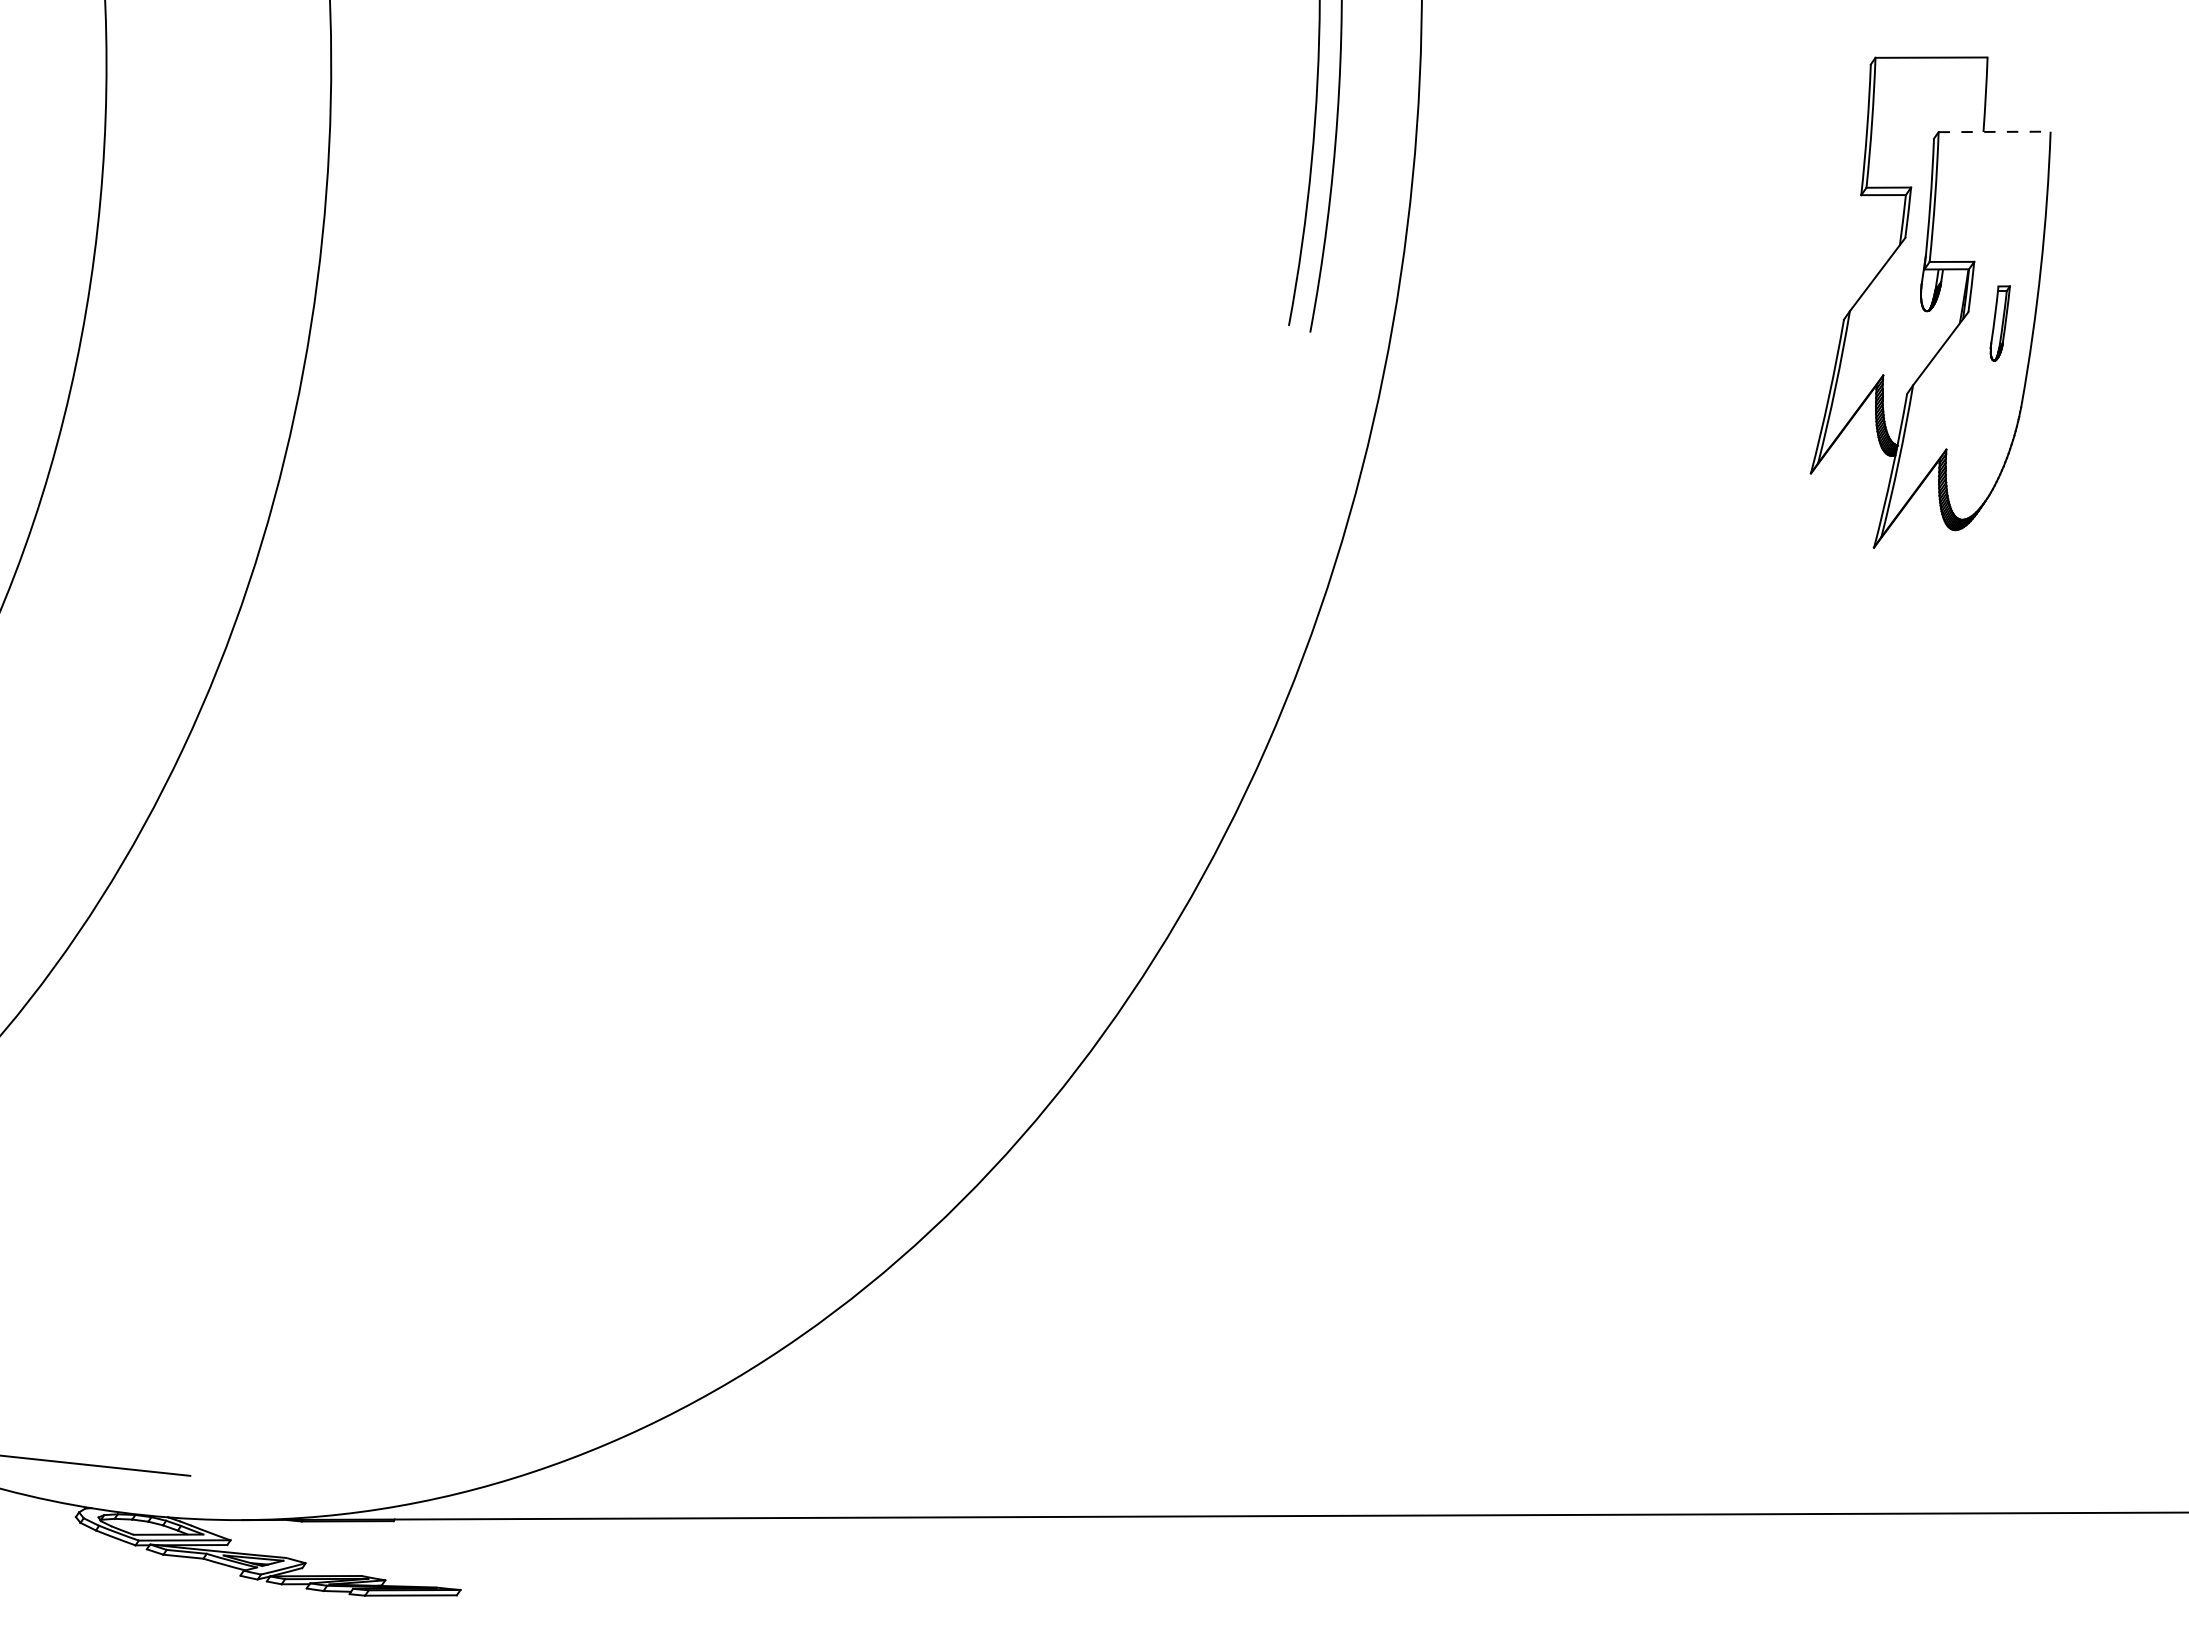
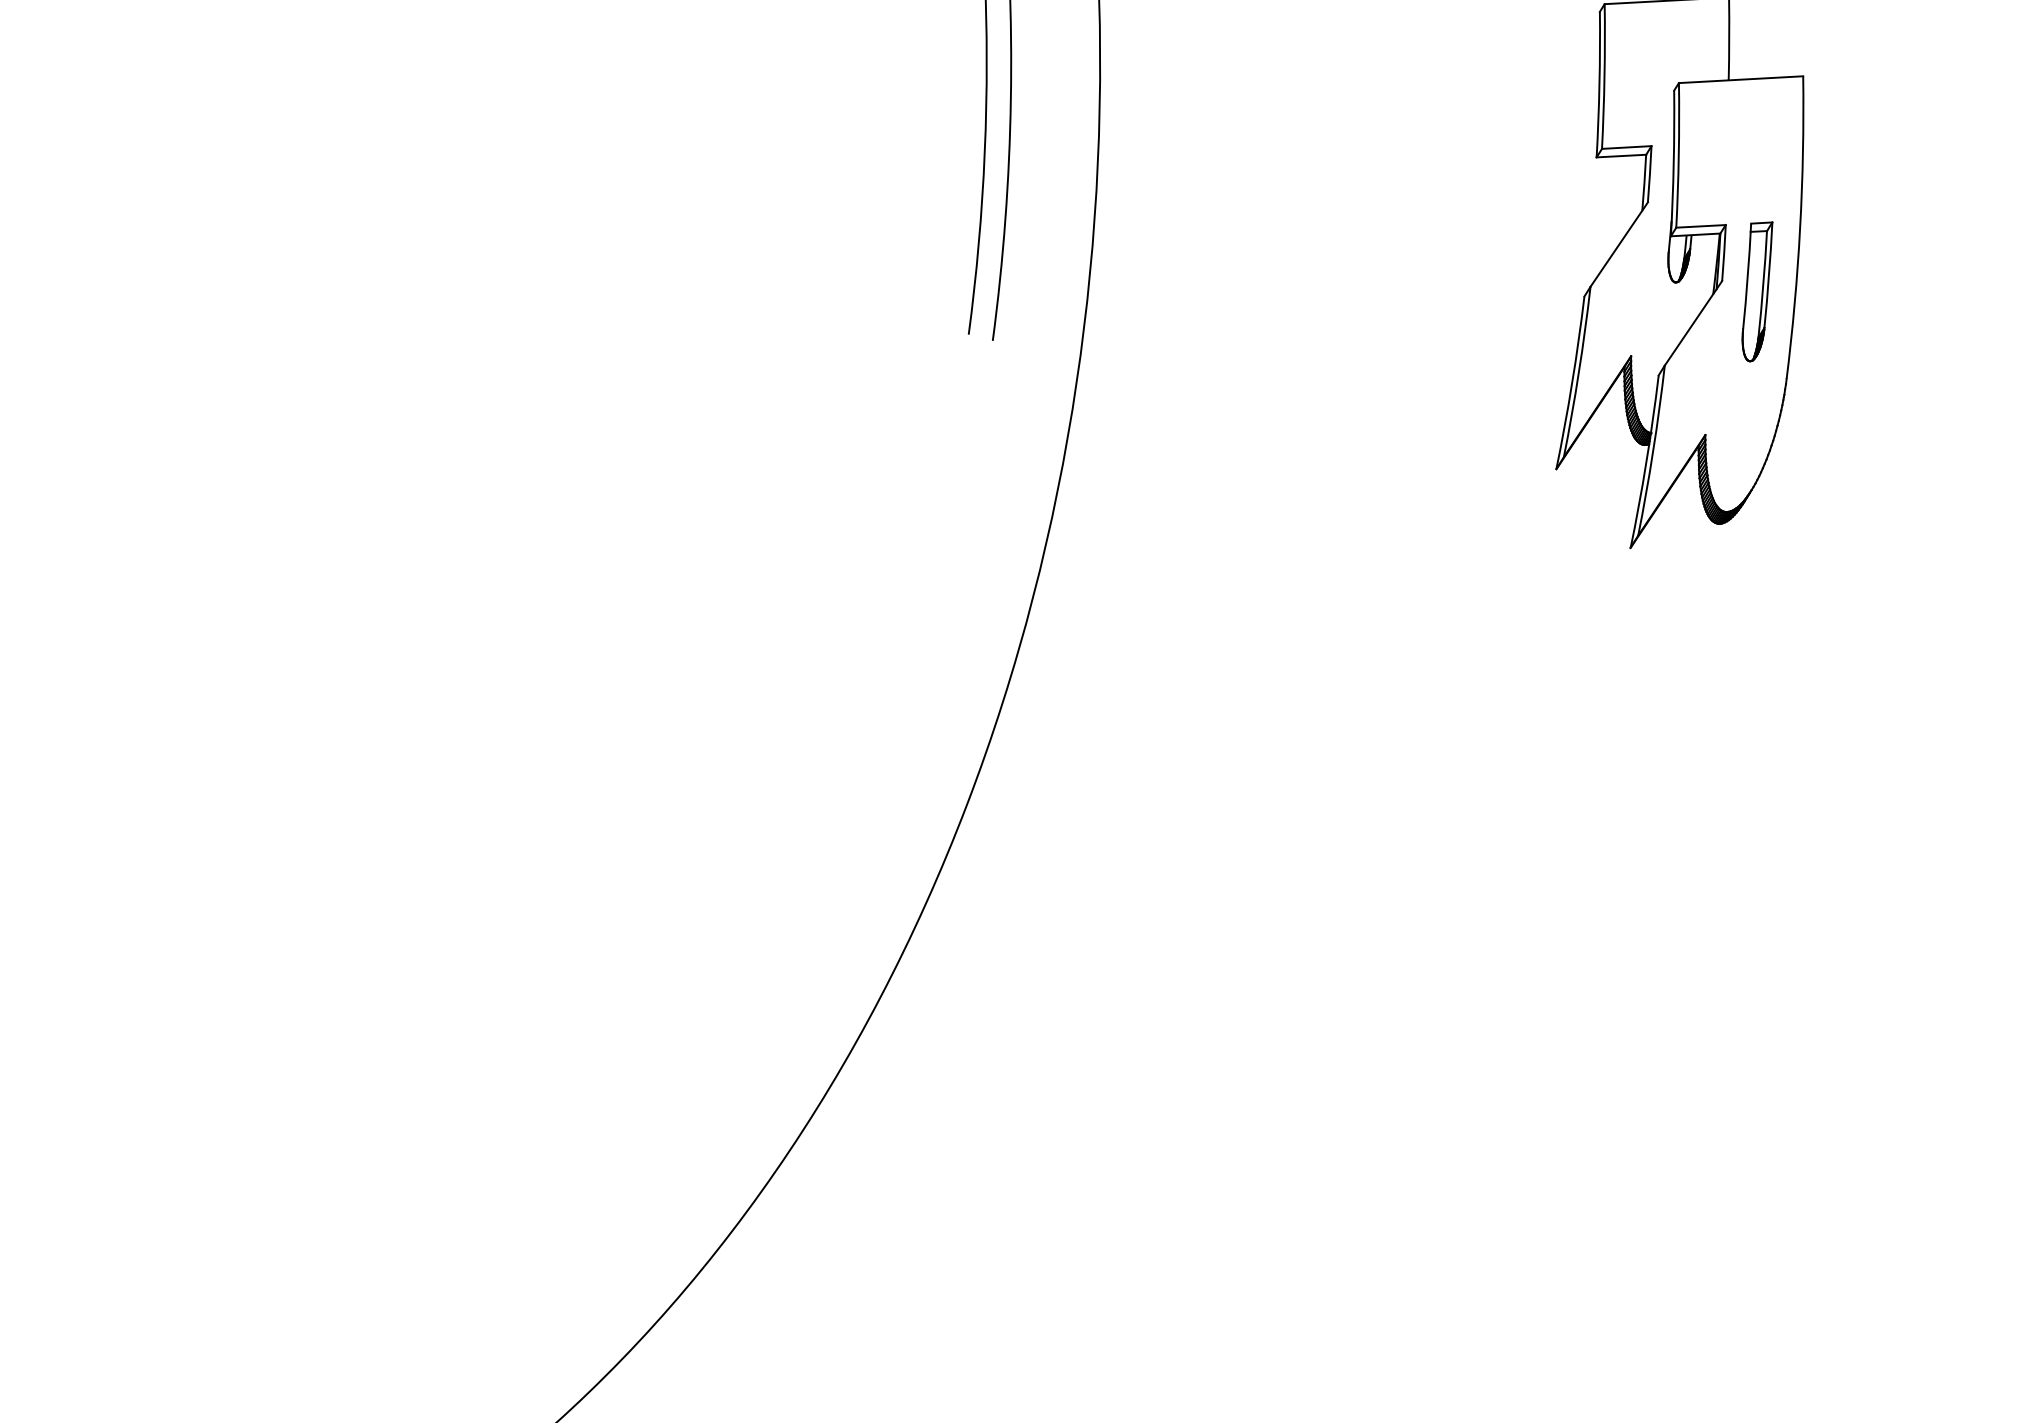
line: (1994, 131) -> (1740, 79), dashed -> solid
part: (2000, 323) -> (1758, 291), size x1.67

